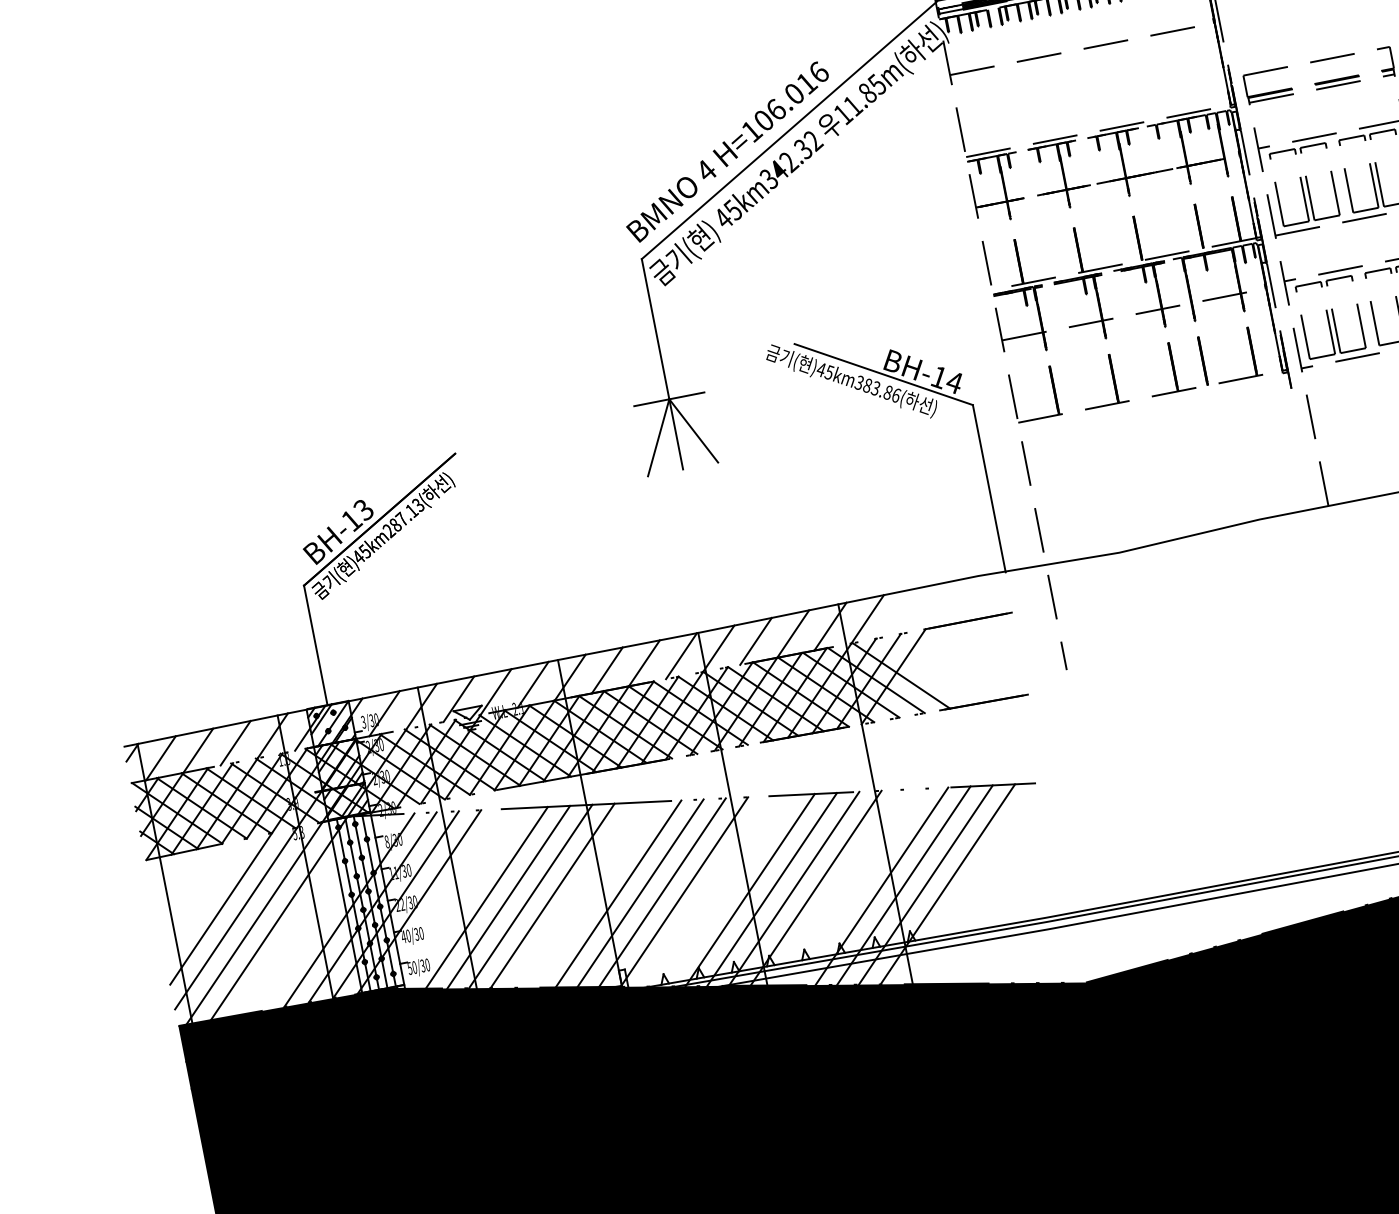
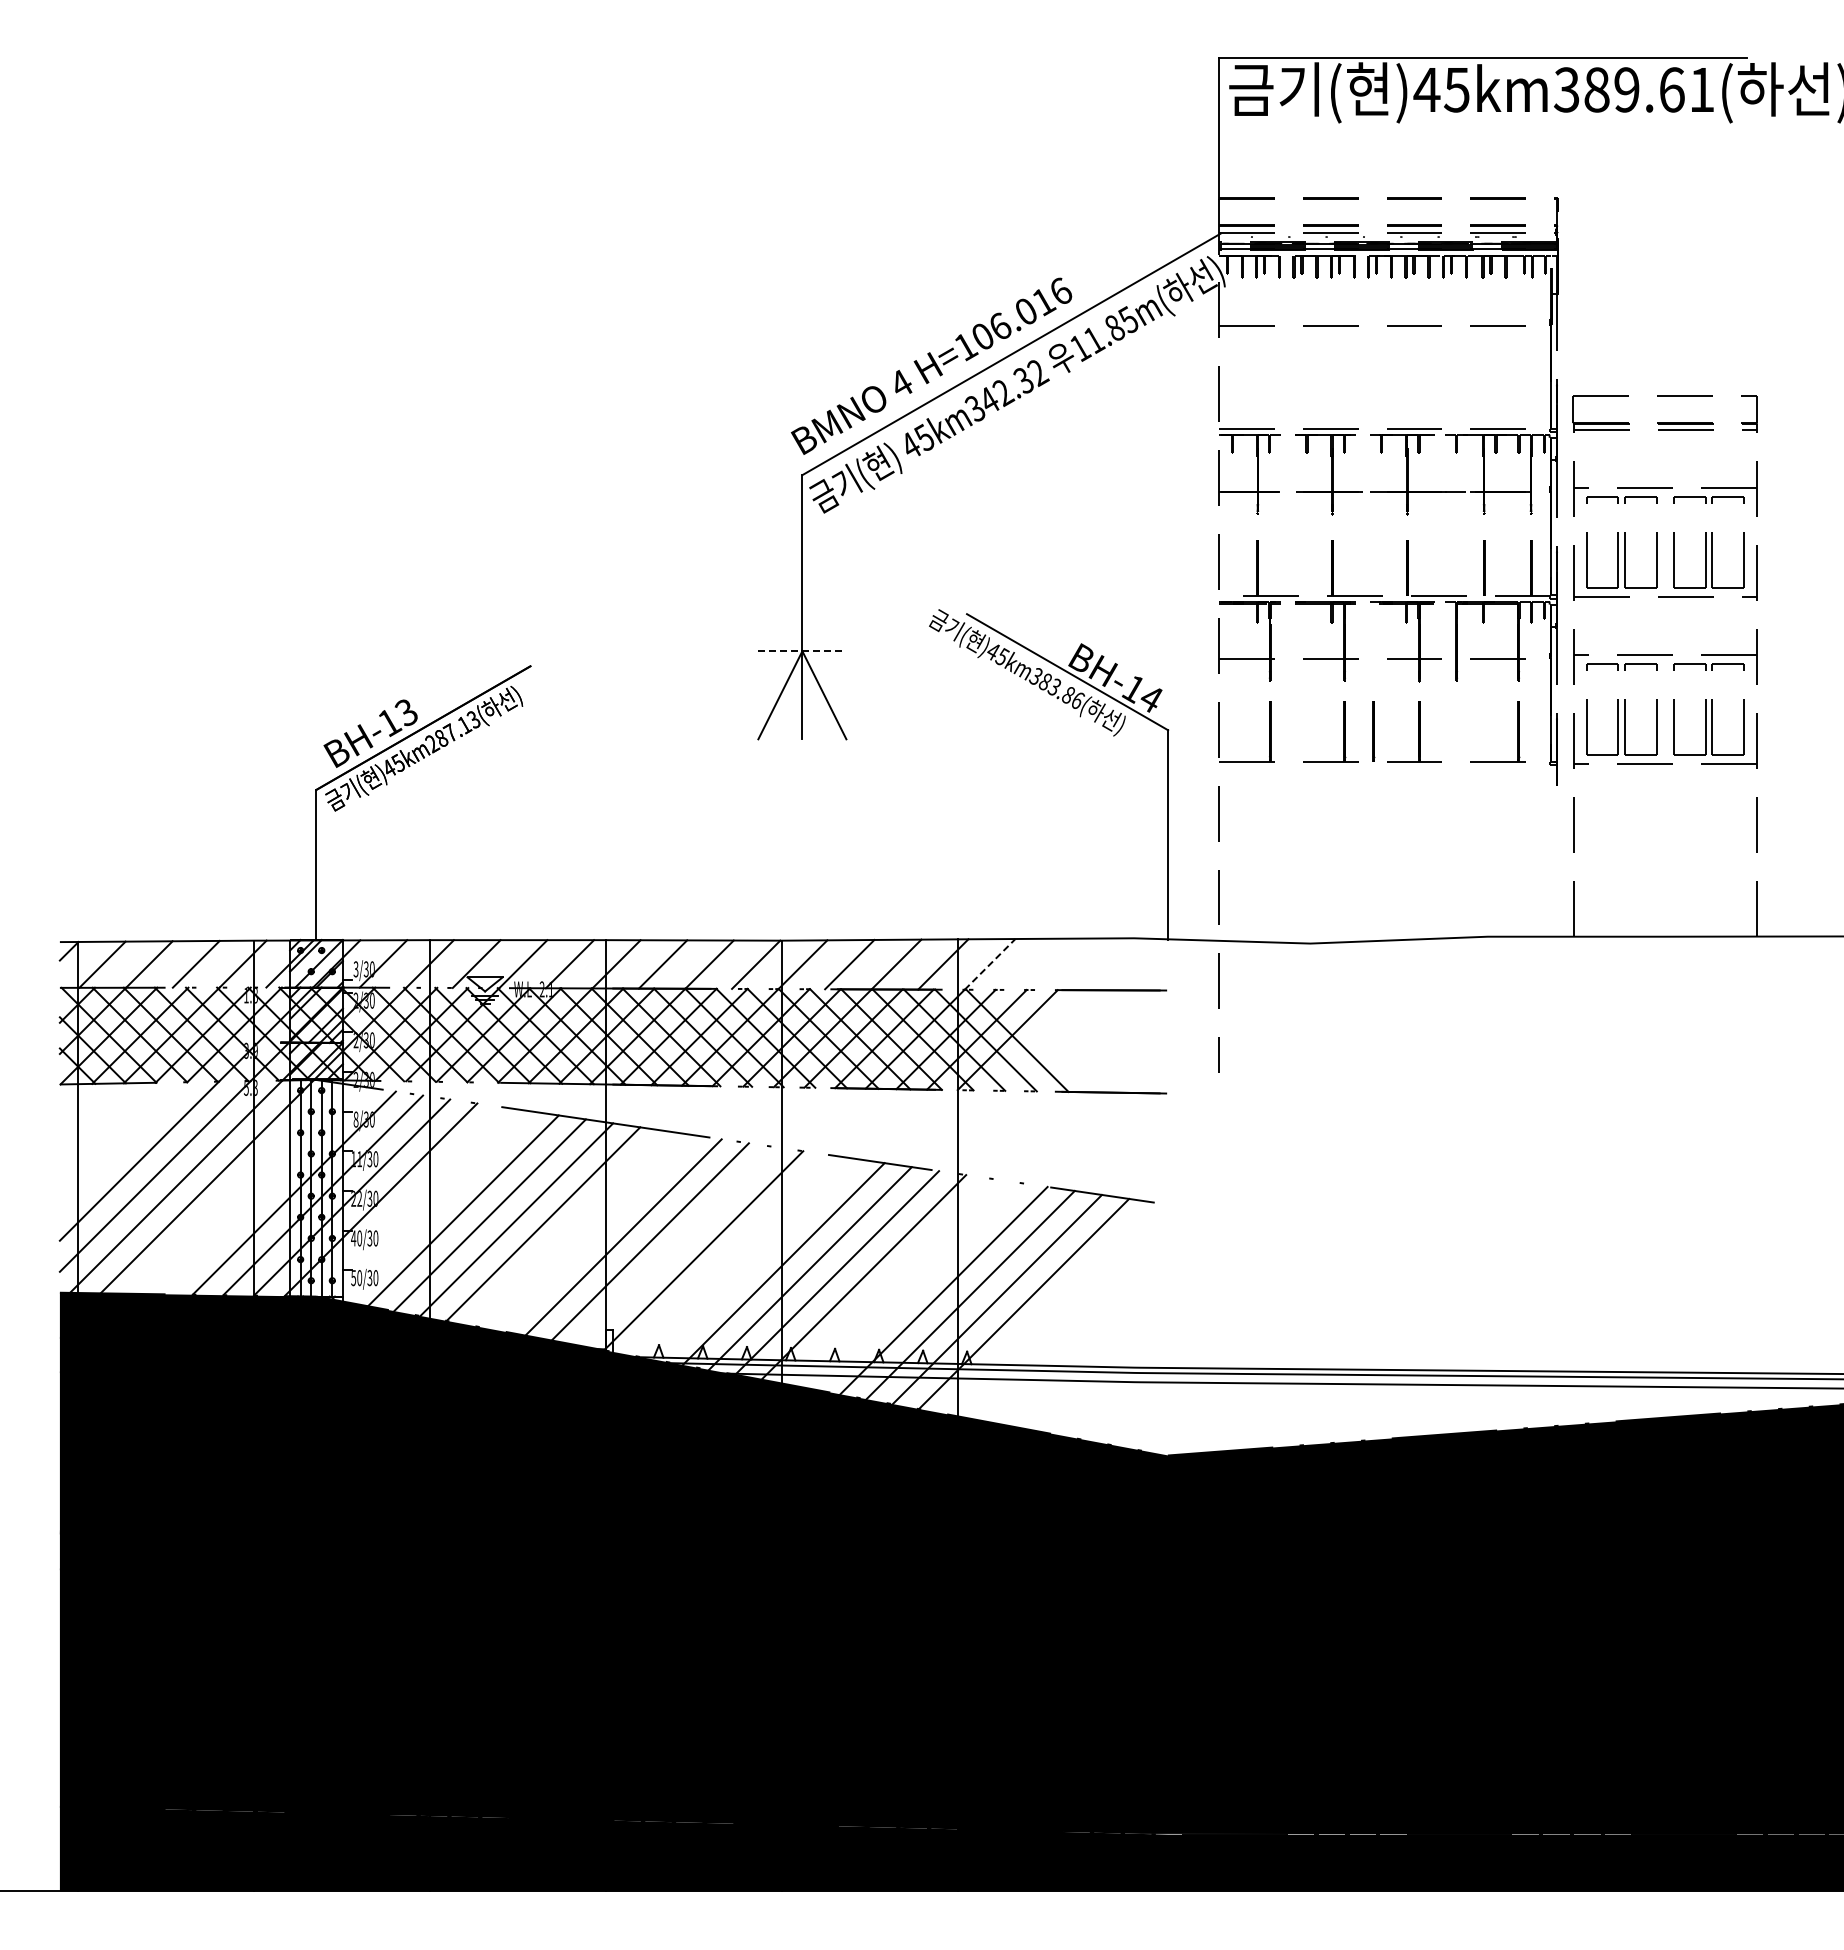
line: (1202, 361) -> (1373, 731), moved
line: (669, 399) -> (802, 651), solid -> dashed
line: (868, 619) -> (990, 964), solid -> dashed
line: (662, 892) -> (676, 1246), removed

